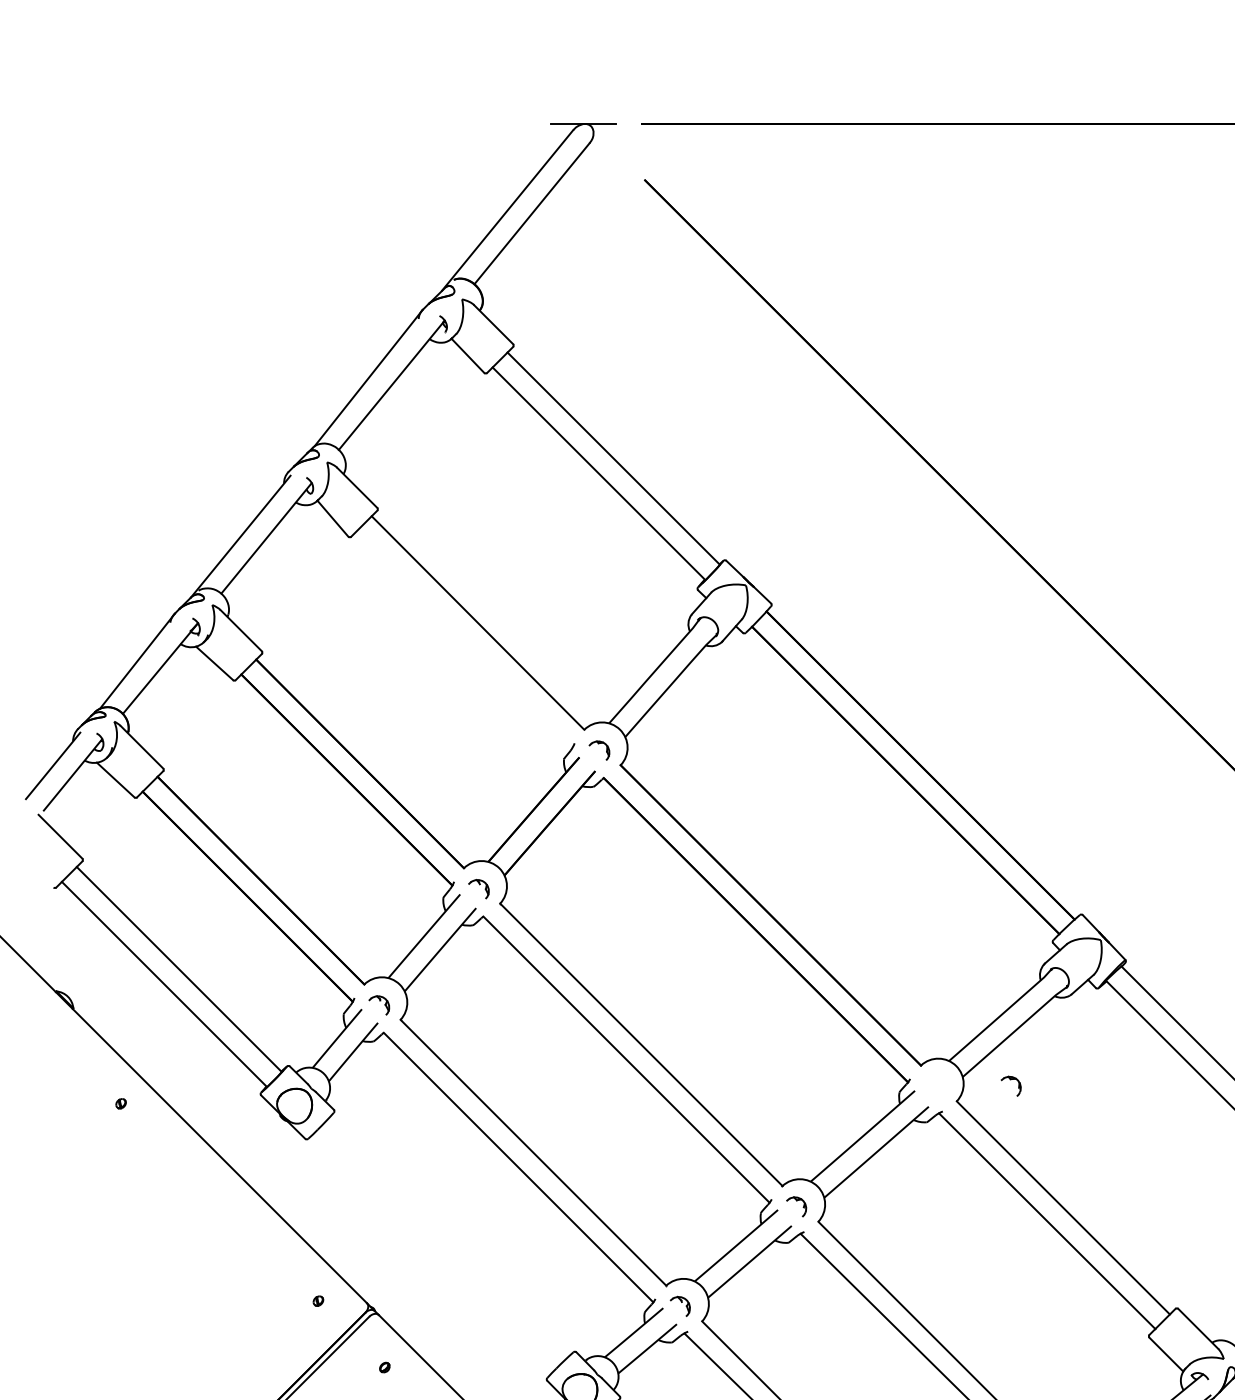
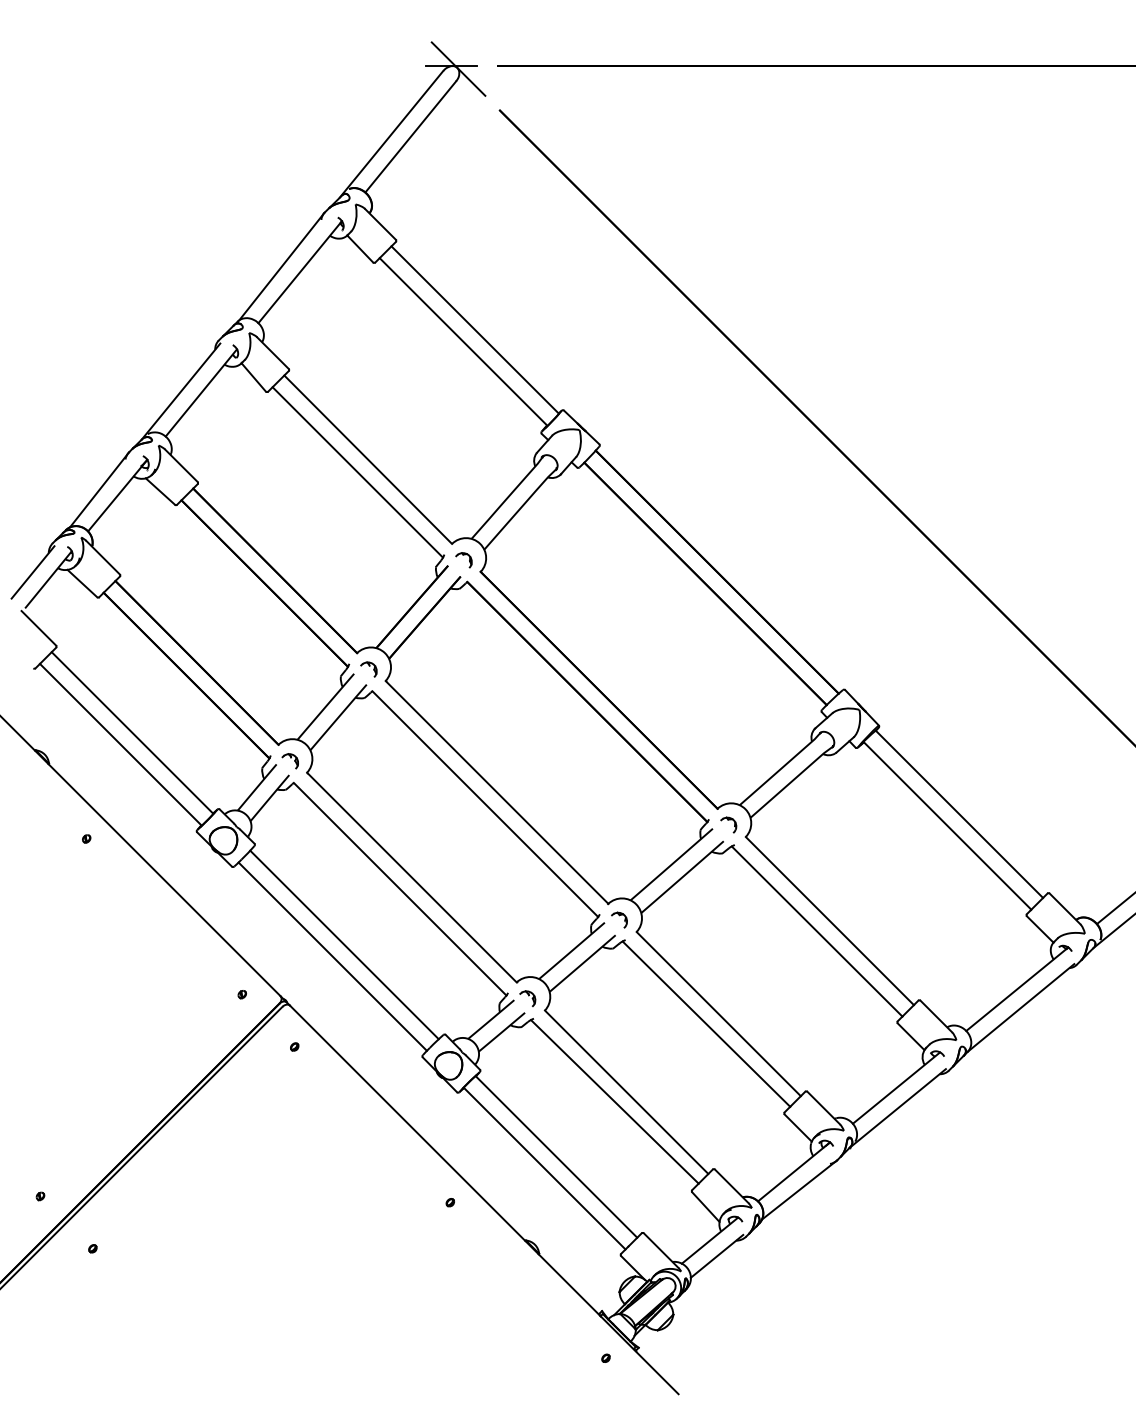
line: (592, 127) -> (458, 68), added
line: (464, 639) -> (357, 472), added
part: (1010, 1085) -> (728, 824), moved
line: (447, 1237) -> (344, 944), added
line: (432, 1252) -> (332, 956), added

